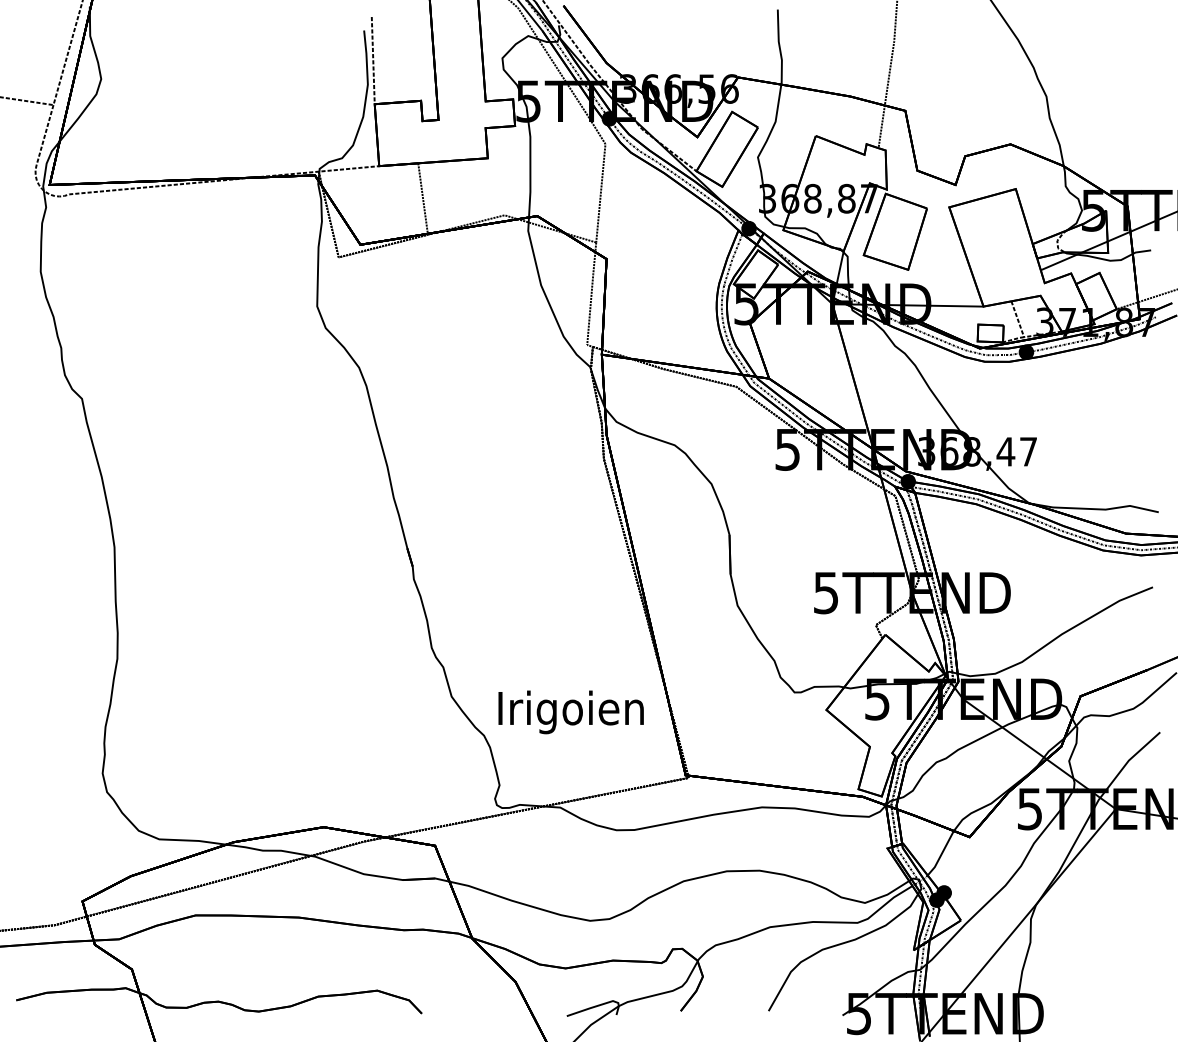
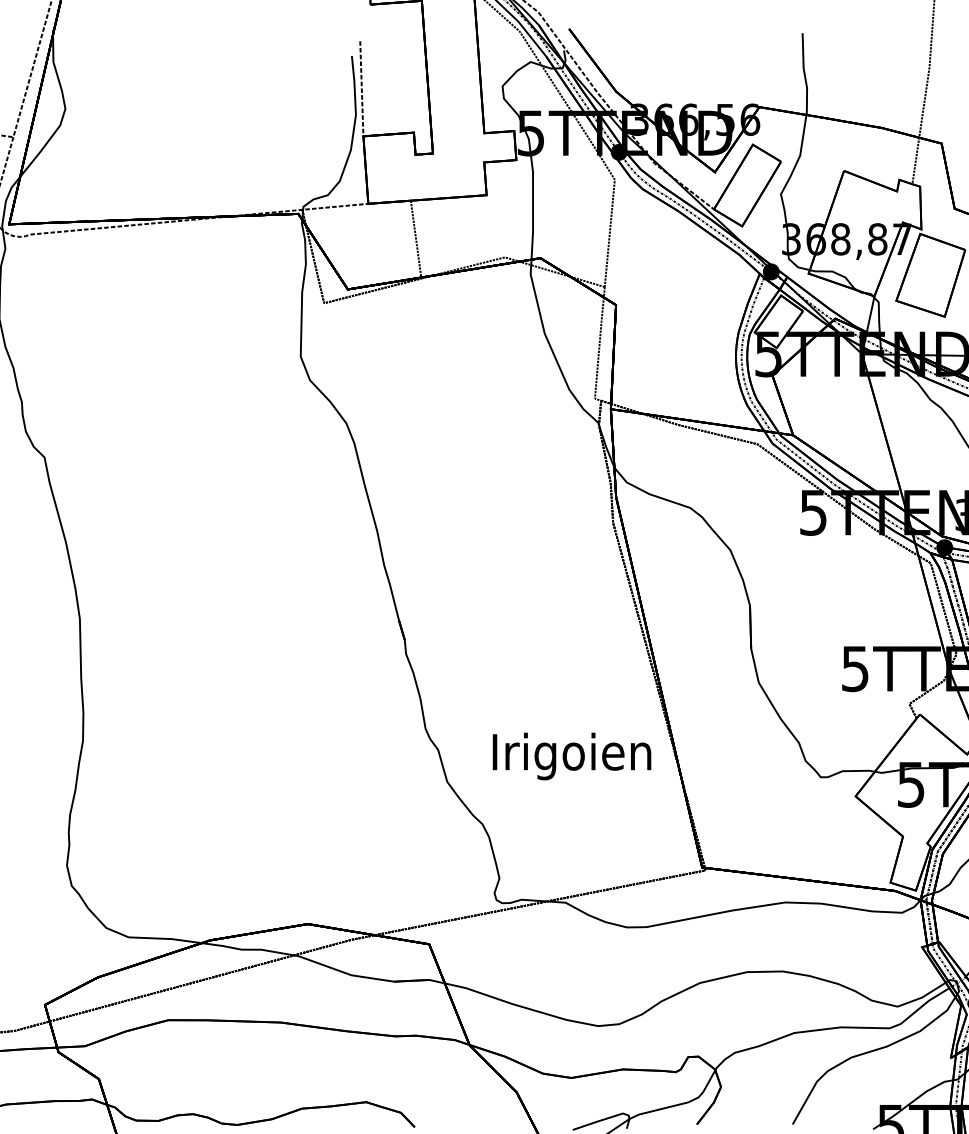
text: (570, 712) -> (571, 756), moved

